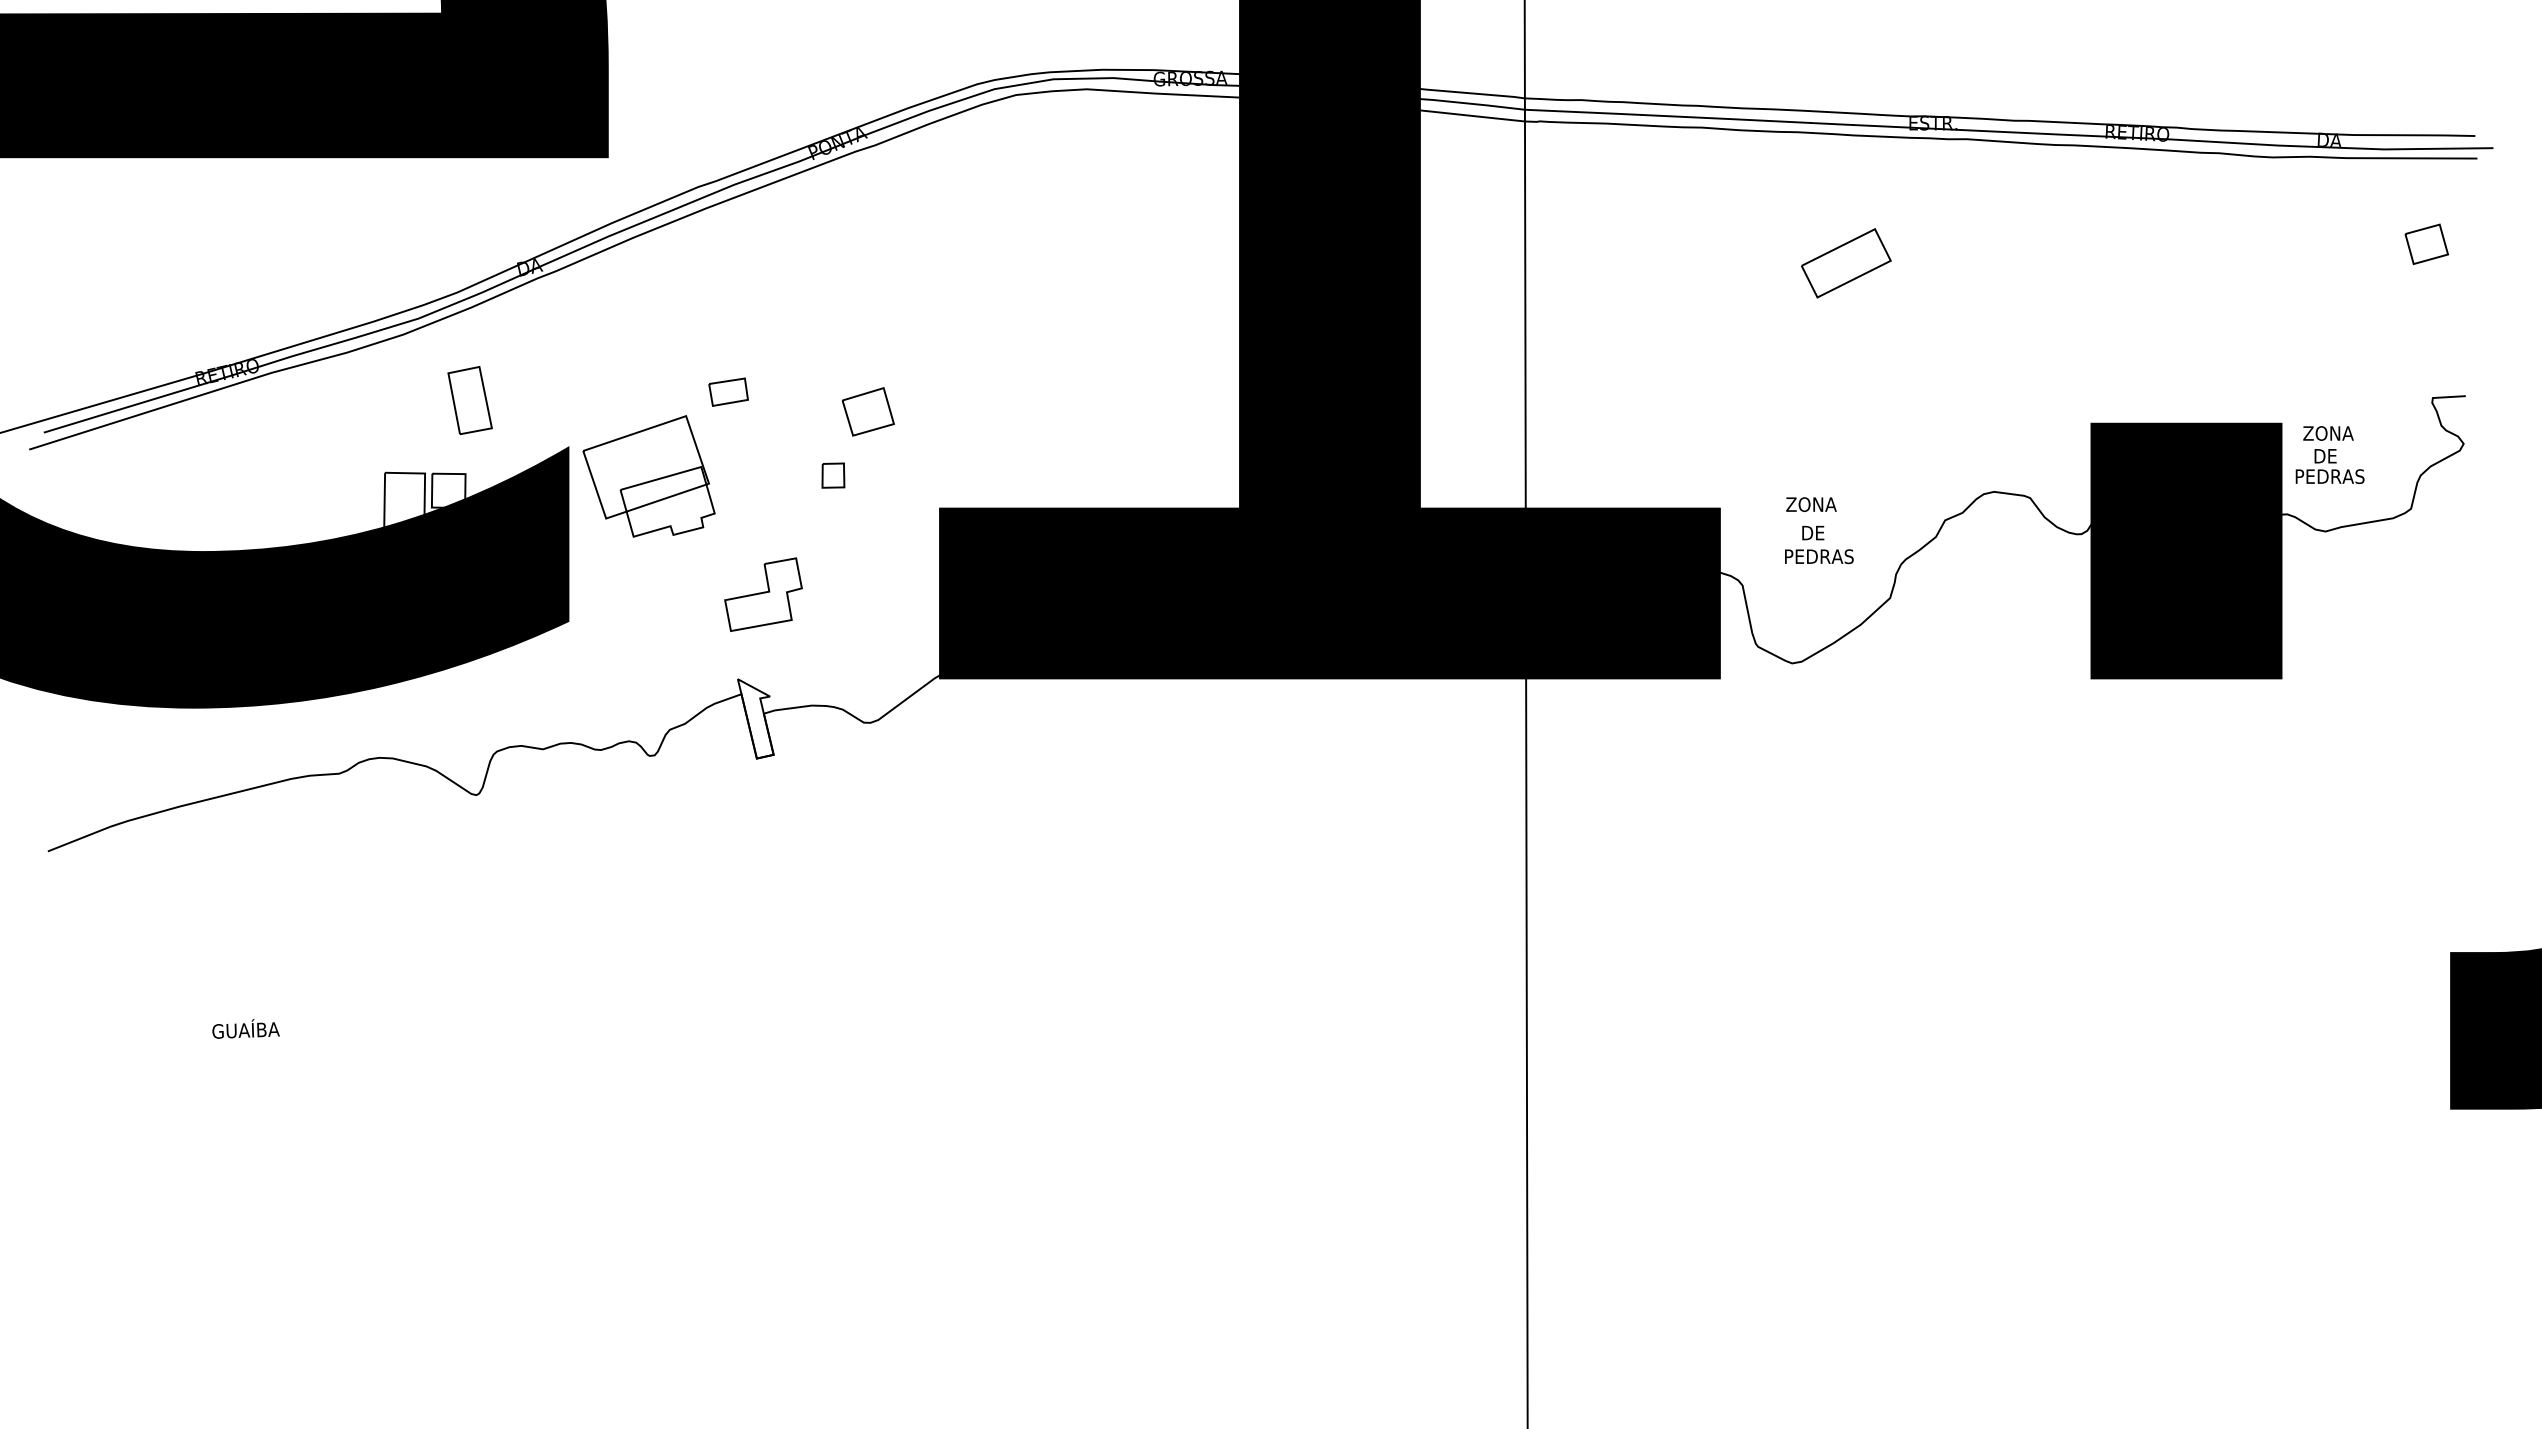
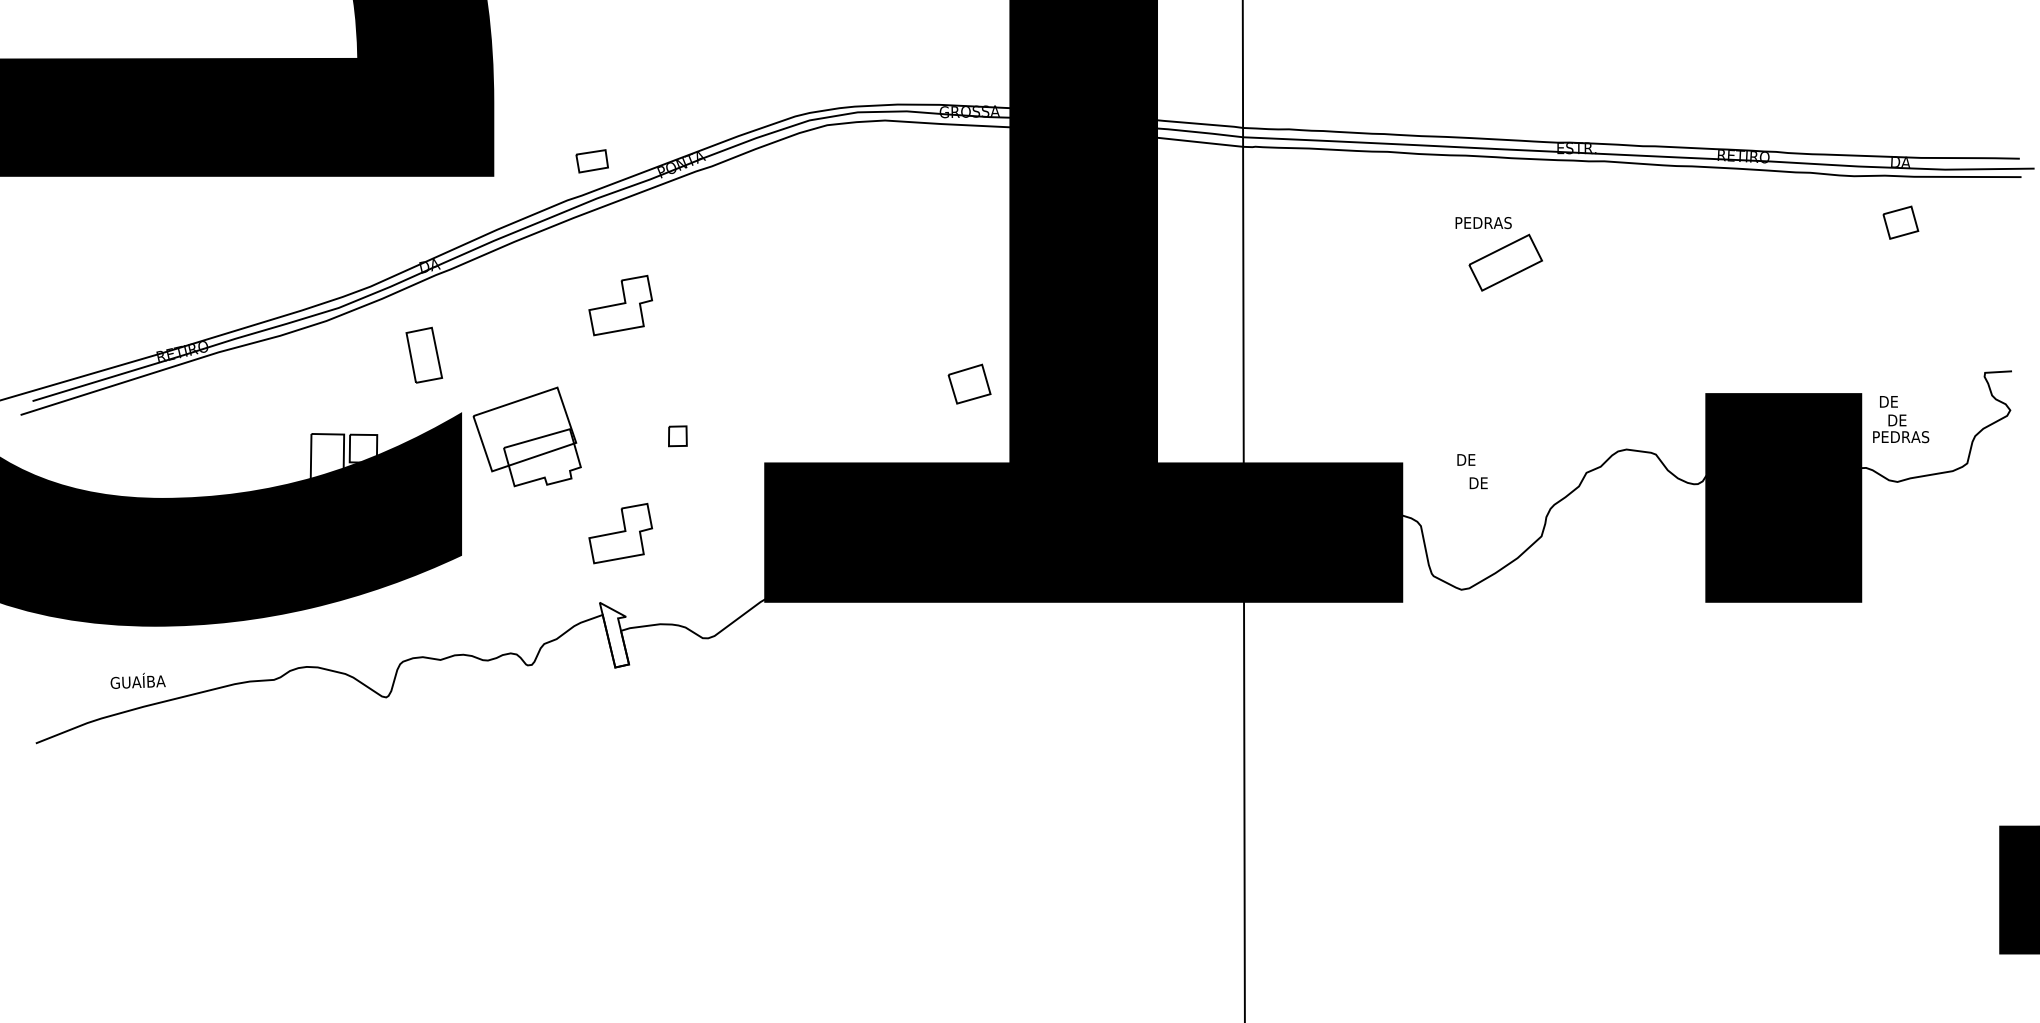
part: (2426, 243) -> (1900, 222), moved
part: (763, 315) -> (620, 305), added
part: (728, 391) -> (592, 160), moved
part: (469, 400) -> (423, 355), moved
part: (867, 411) -> (968, 383), moved
text: (2328, 433) -> (1899, 401), ZONA -> DE
text: (1811, 504) -> (1477, 459), ZONA -> DE
text: (1819, 556) -> (1483, 222), moved
text: (245, 1028) -> (137, 680), moved

